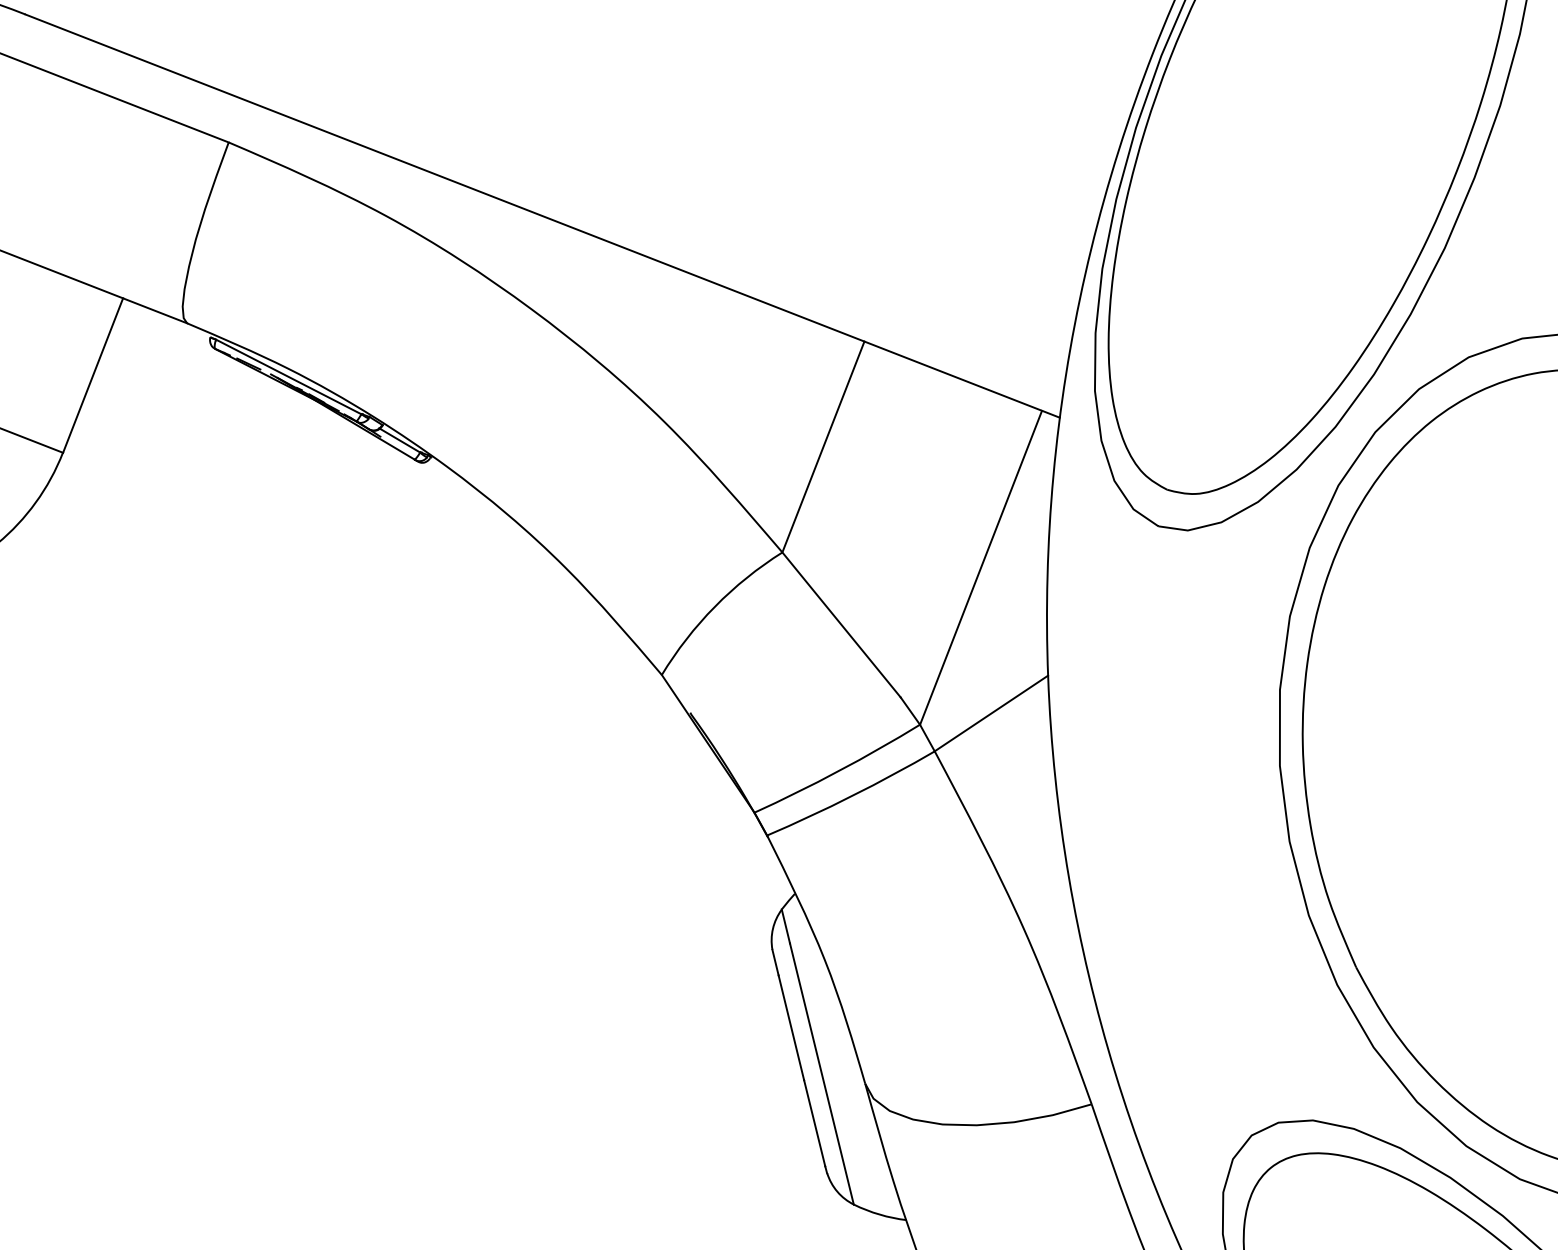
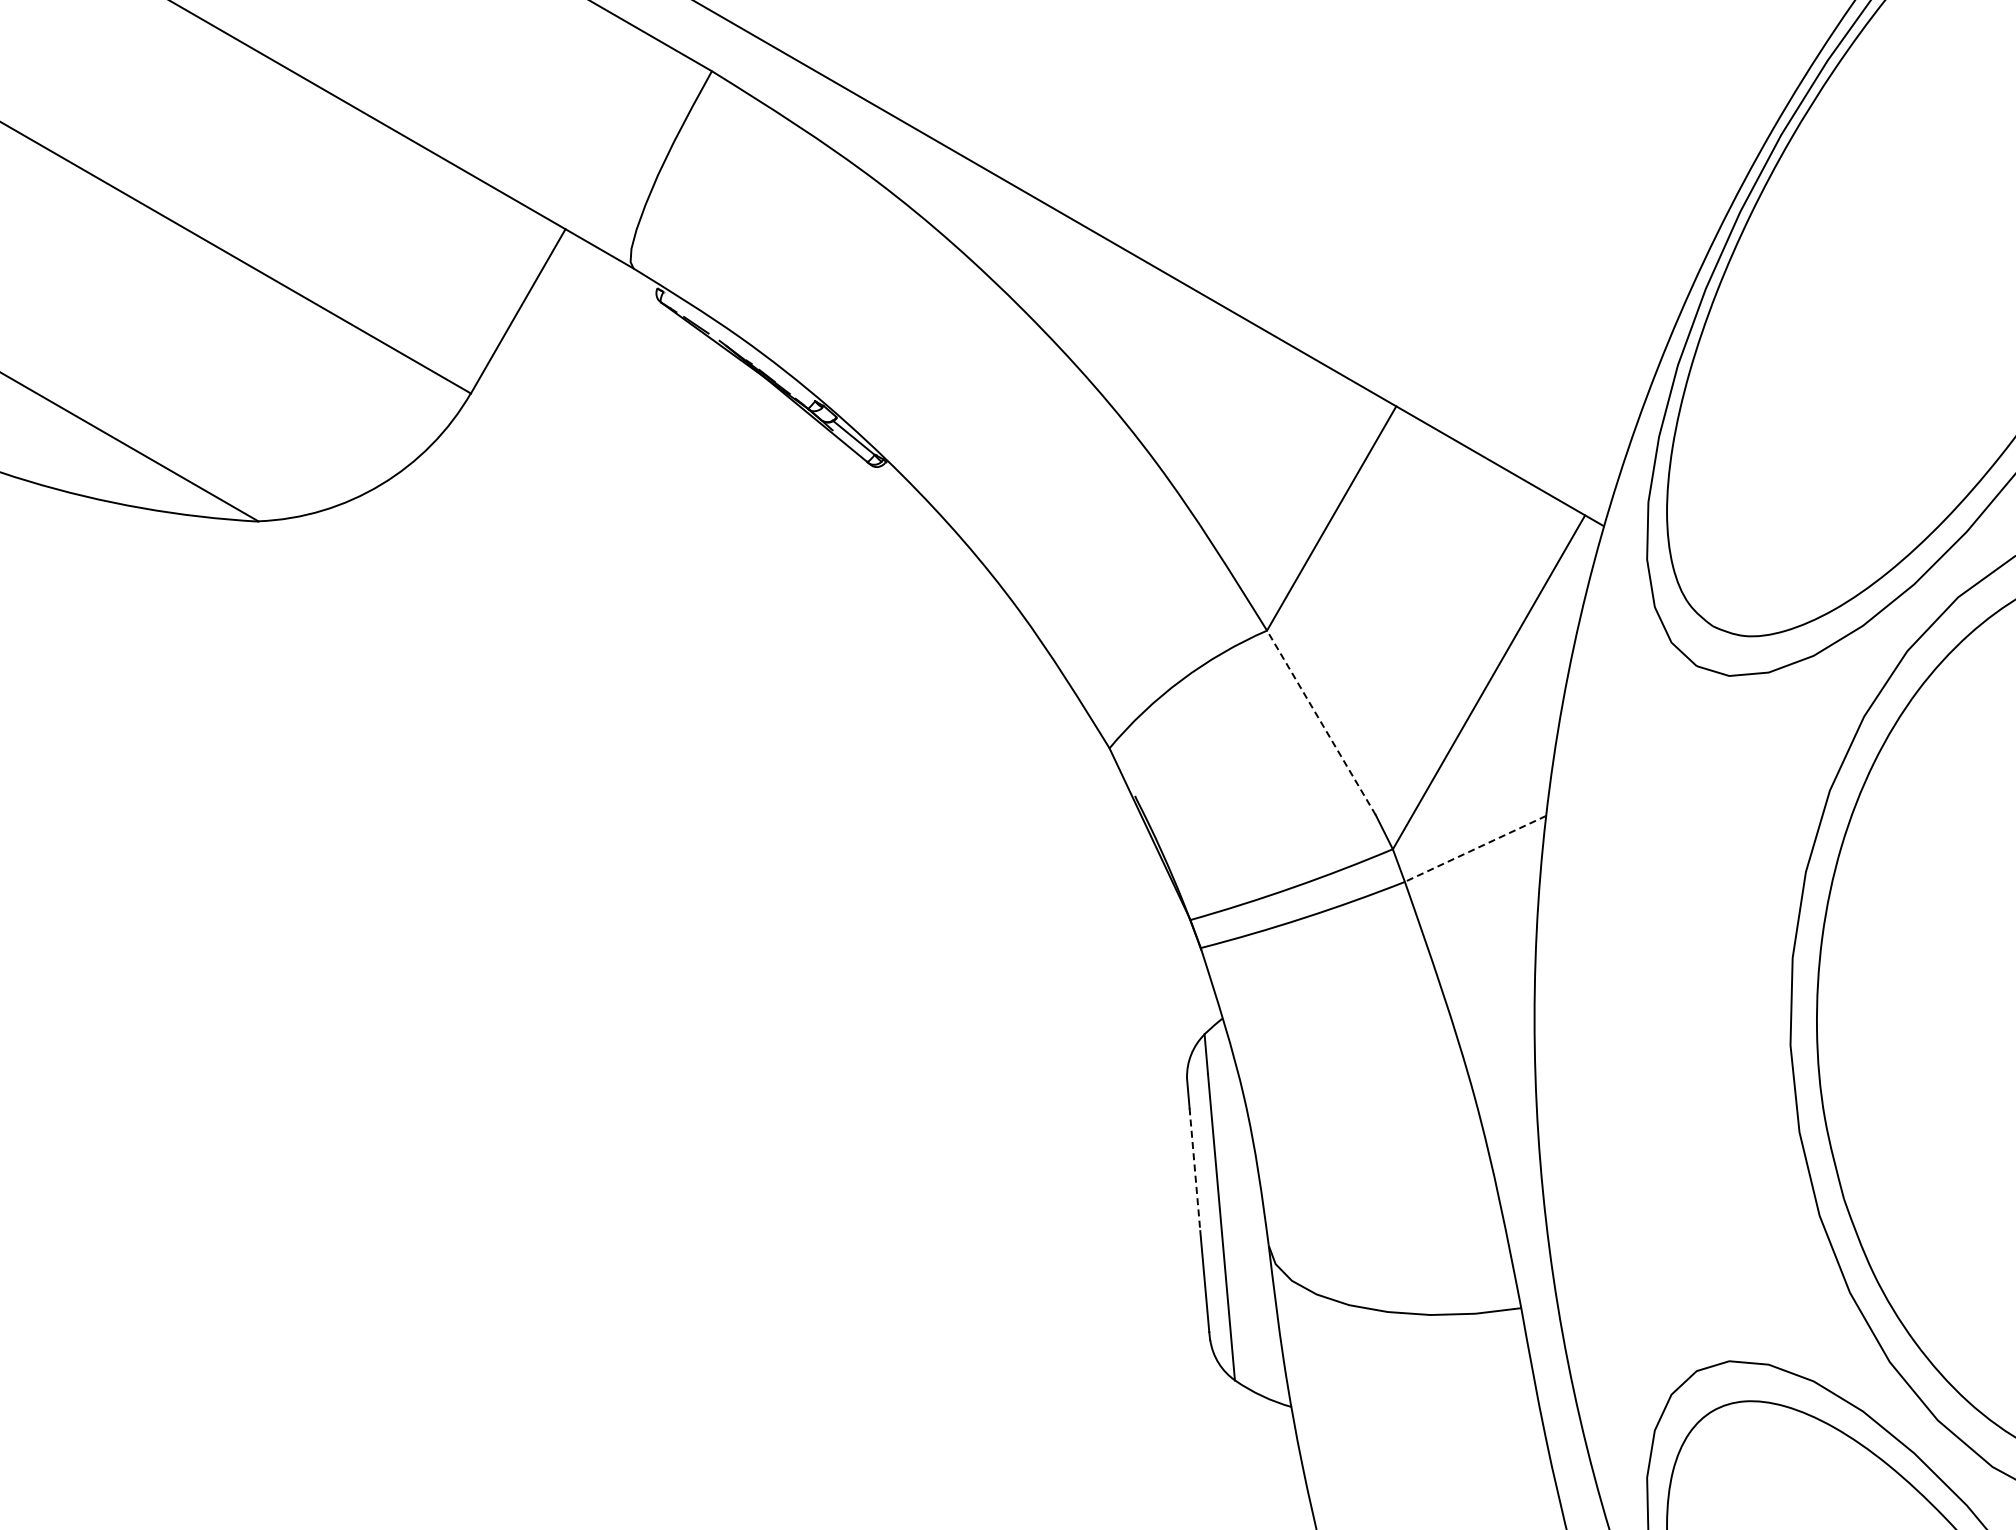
line: (288, 376) -> (739, 346), removed
line: (841, 624) -> (1321, 722), solid -> dashed
line: (991, 713) -> (1475, 848), solid -> dashed
line: (790, 1027) -> (1194, 1169), solid -> dashed

